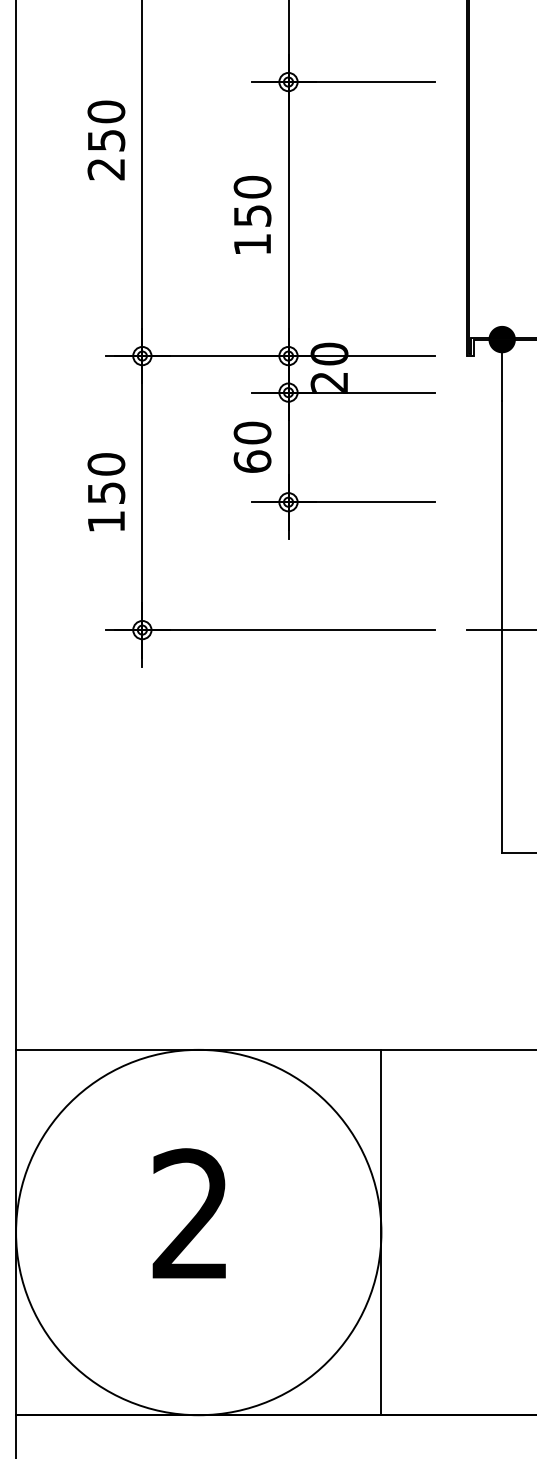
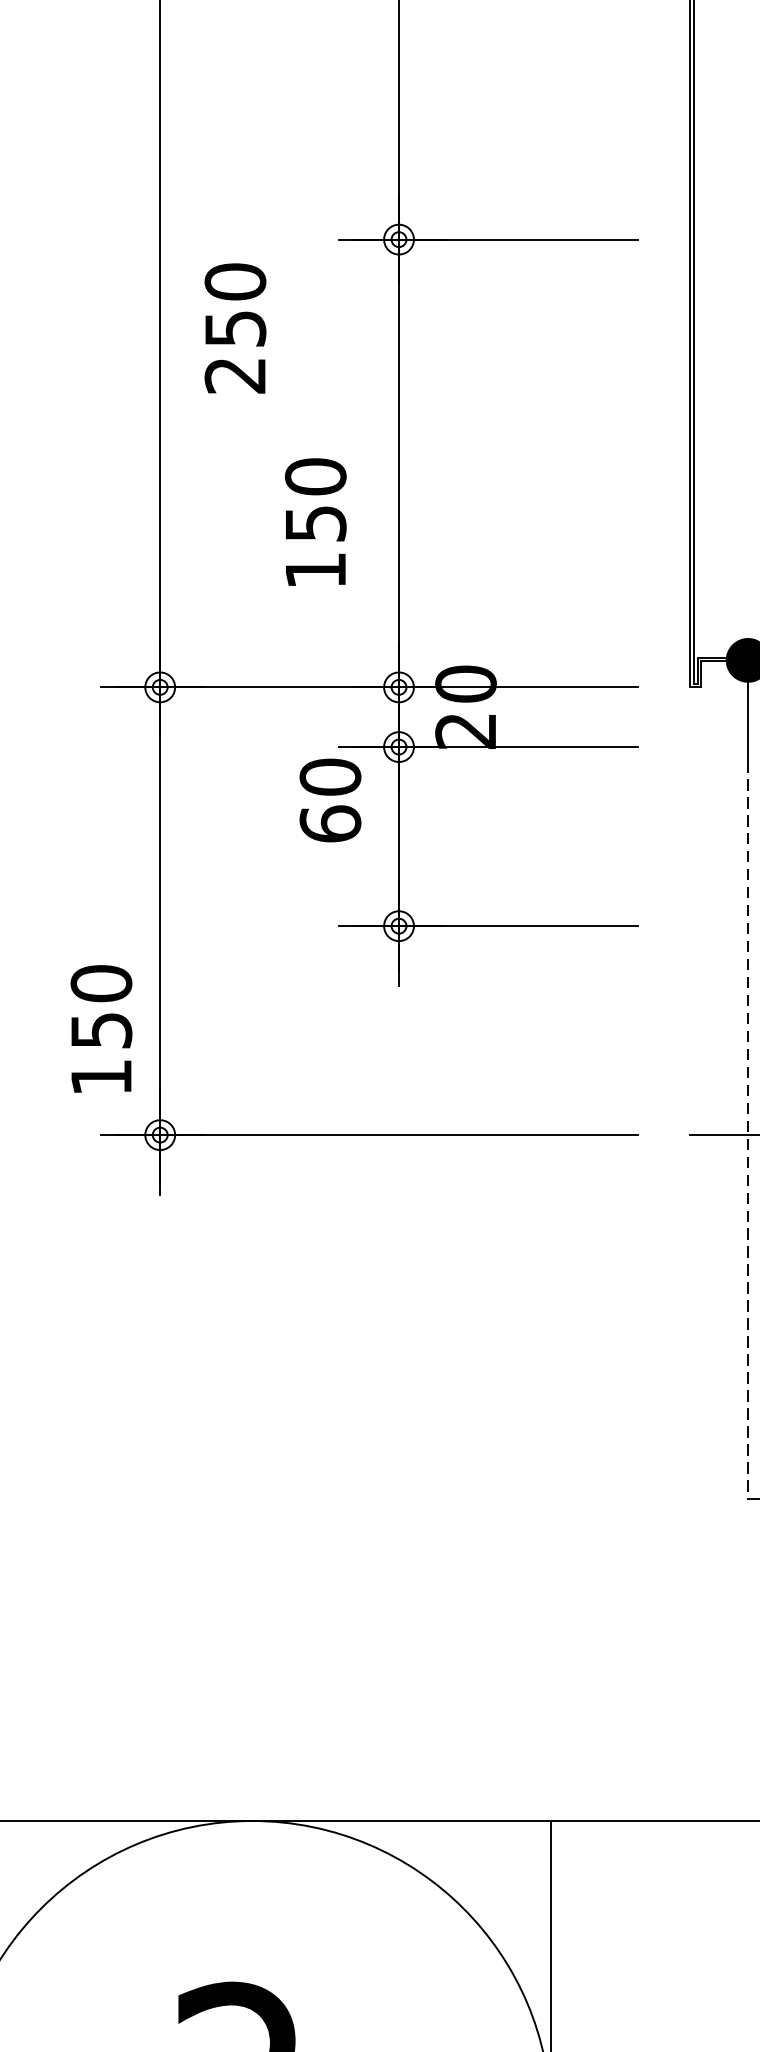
text: (106, 140) -> (235, 328), moved
text: (252, 214) -> (315, 521), moved
text: (252, 446) -> (330, 799), moved
text: (106, 492) -> (101, 1029), moved
line: (502, 627) -> (748, 1130), solid -> dashed

